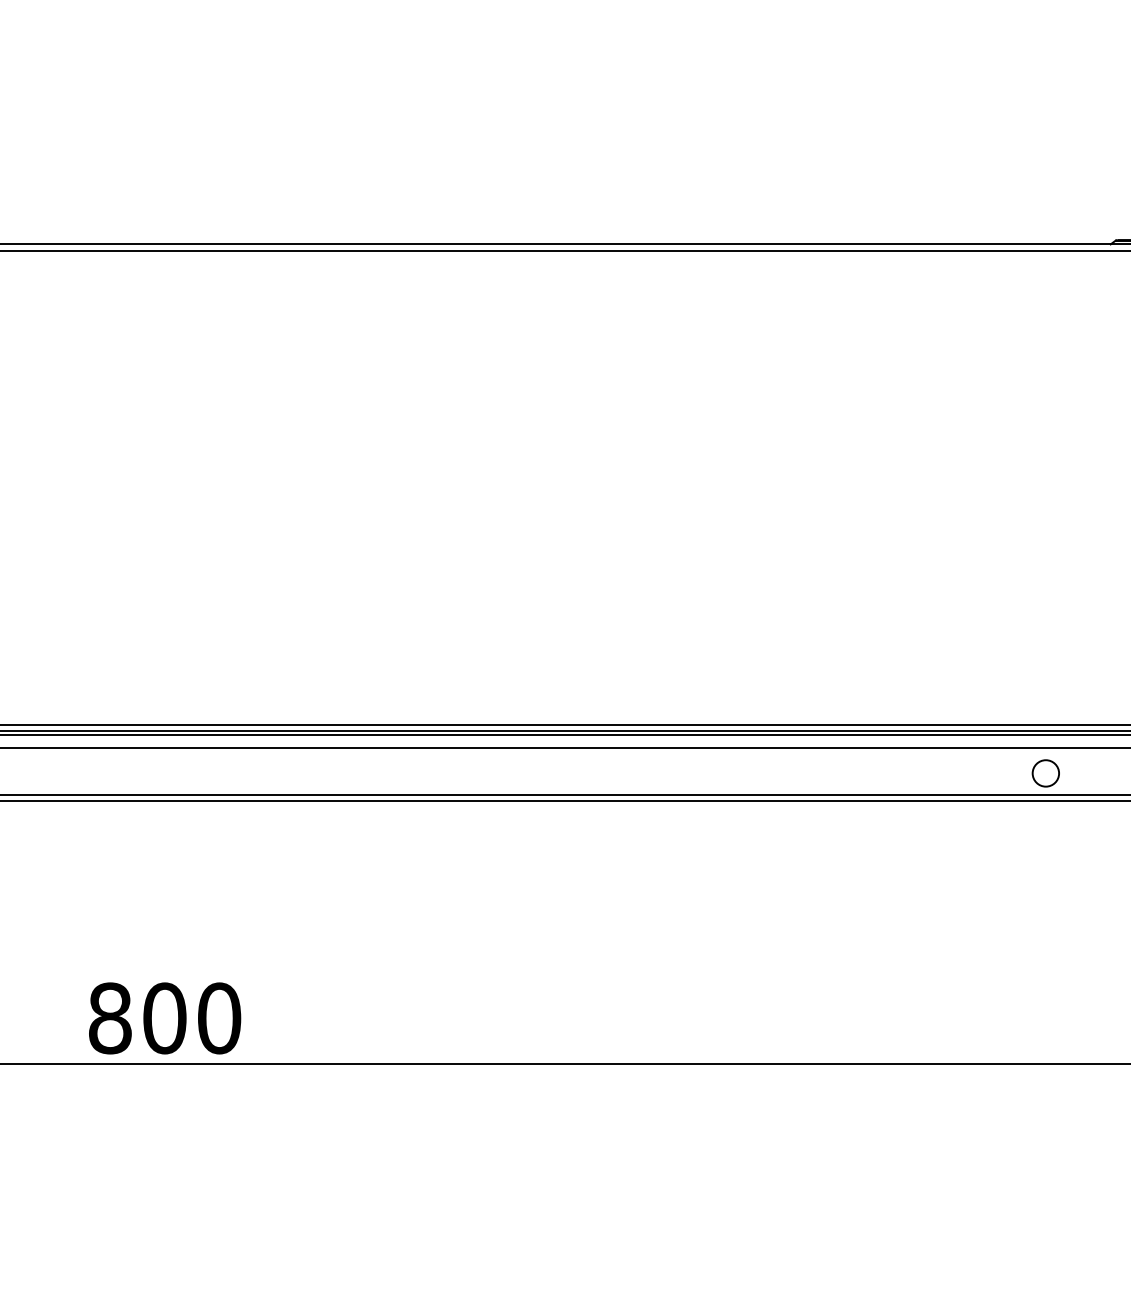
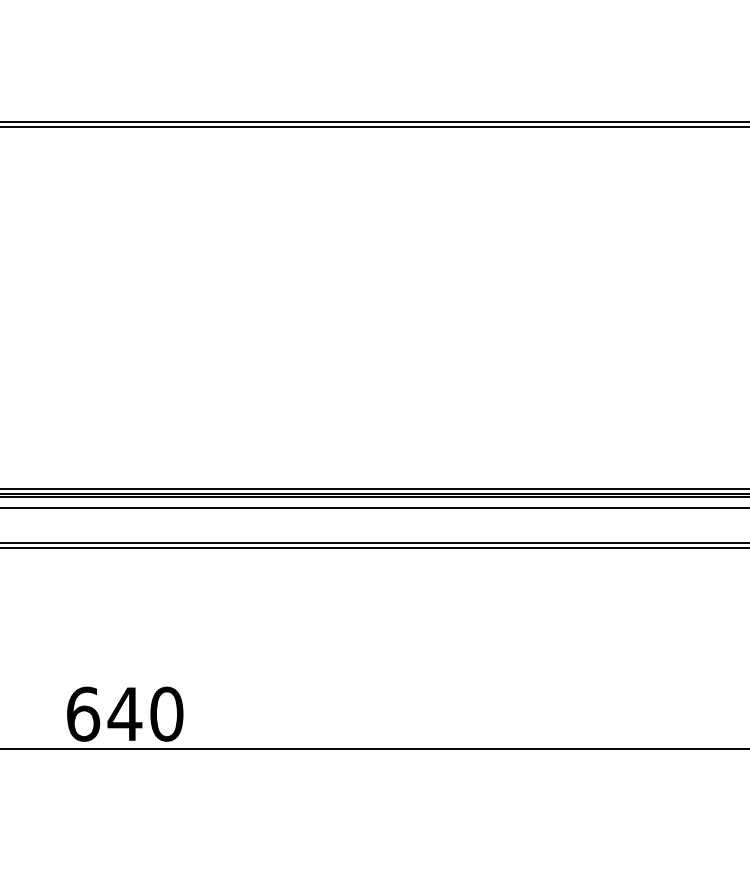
text: (138, 1018) -> (104, 714), 800 -> 640

